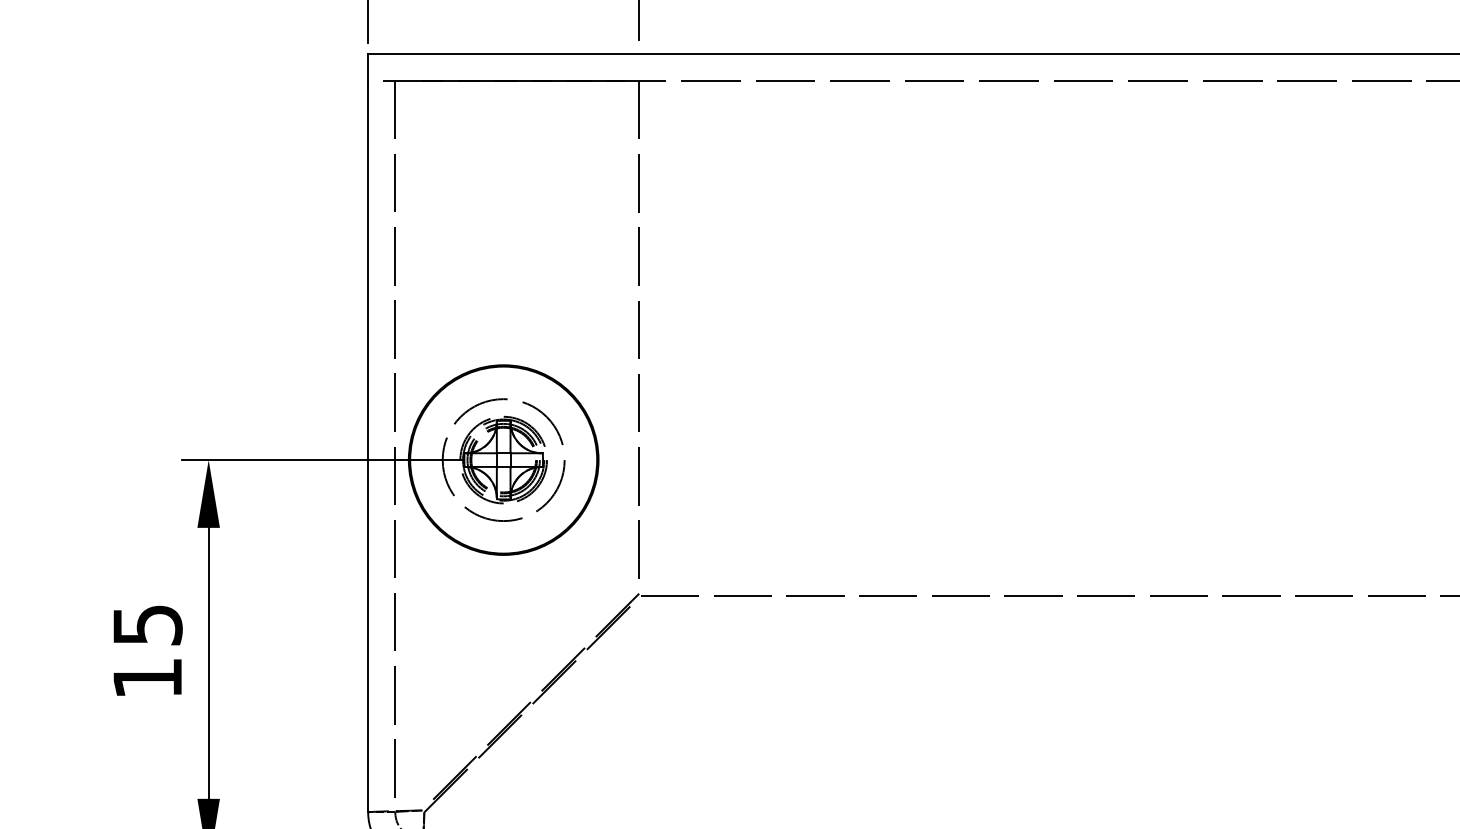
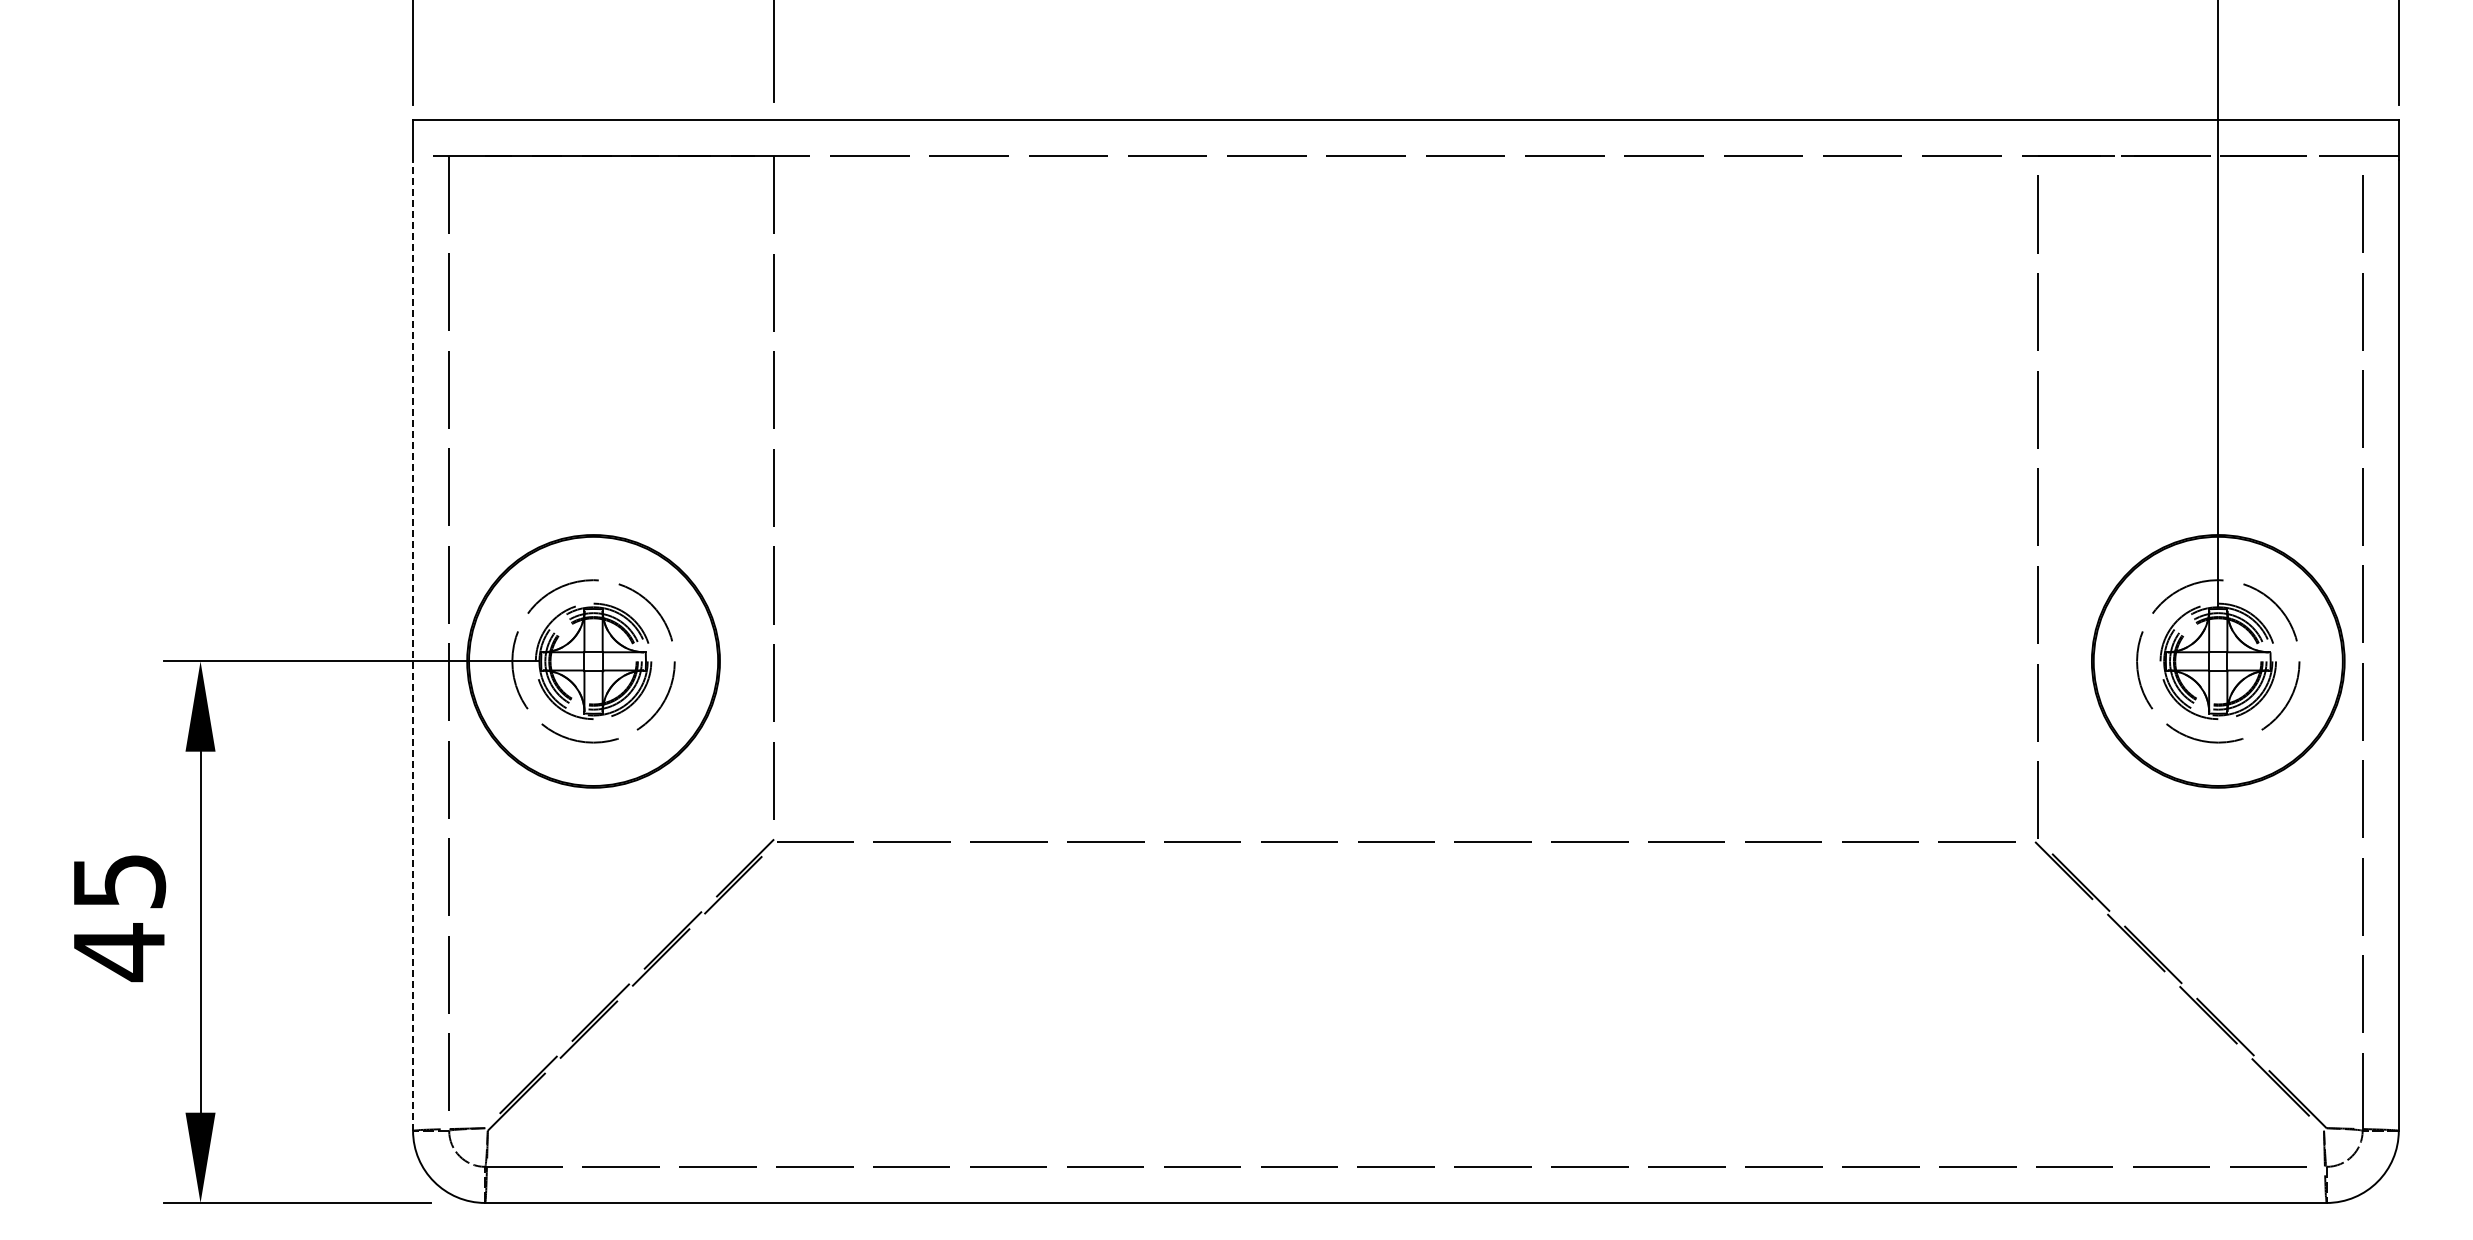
line: (368, 448) -> (413, 645), solid -> dashed
text: (147, 678) -> (119, 952), 15 -> 45

